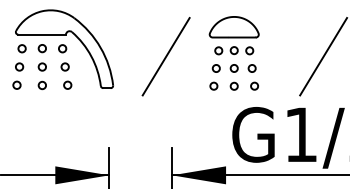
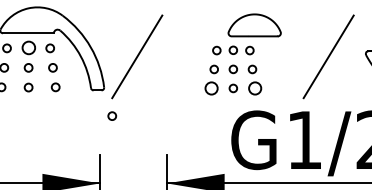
part: (233, 27) -> (253, 25), moved
circle: (41, 48) -> (27, 48), size x1.6
line: (165, 56) -> (136, 56), moved
circle: (213, 85) -> (211, 87), size x1.6
circle: (254, 85) -> (254, 87), size x1.6
circle: (120, 111) -> (111, 115), added

